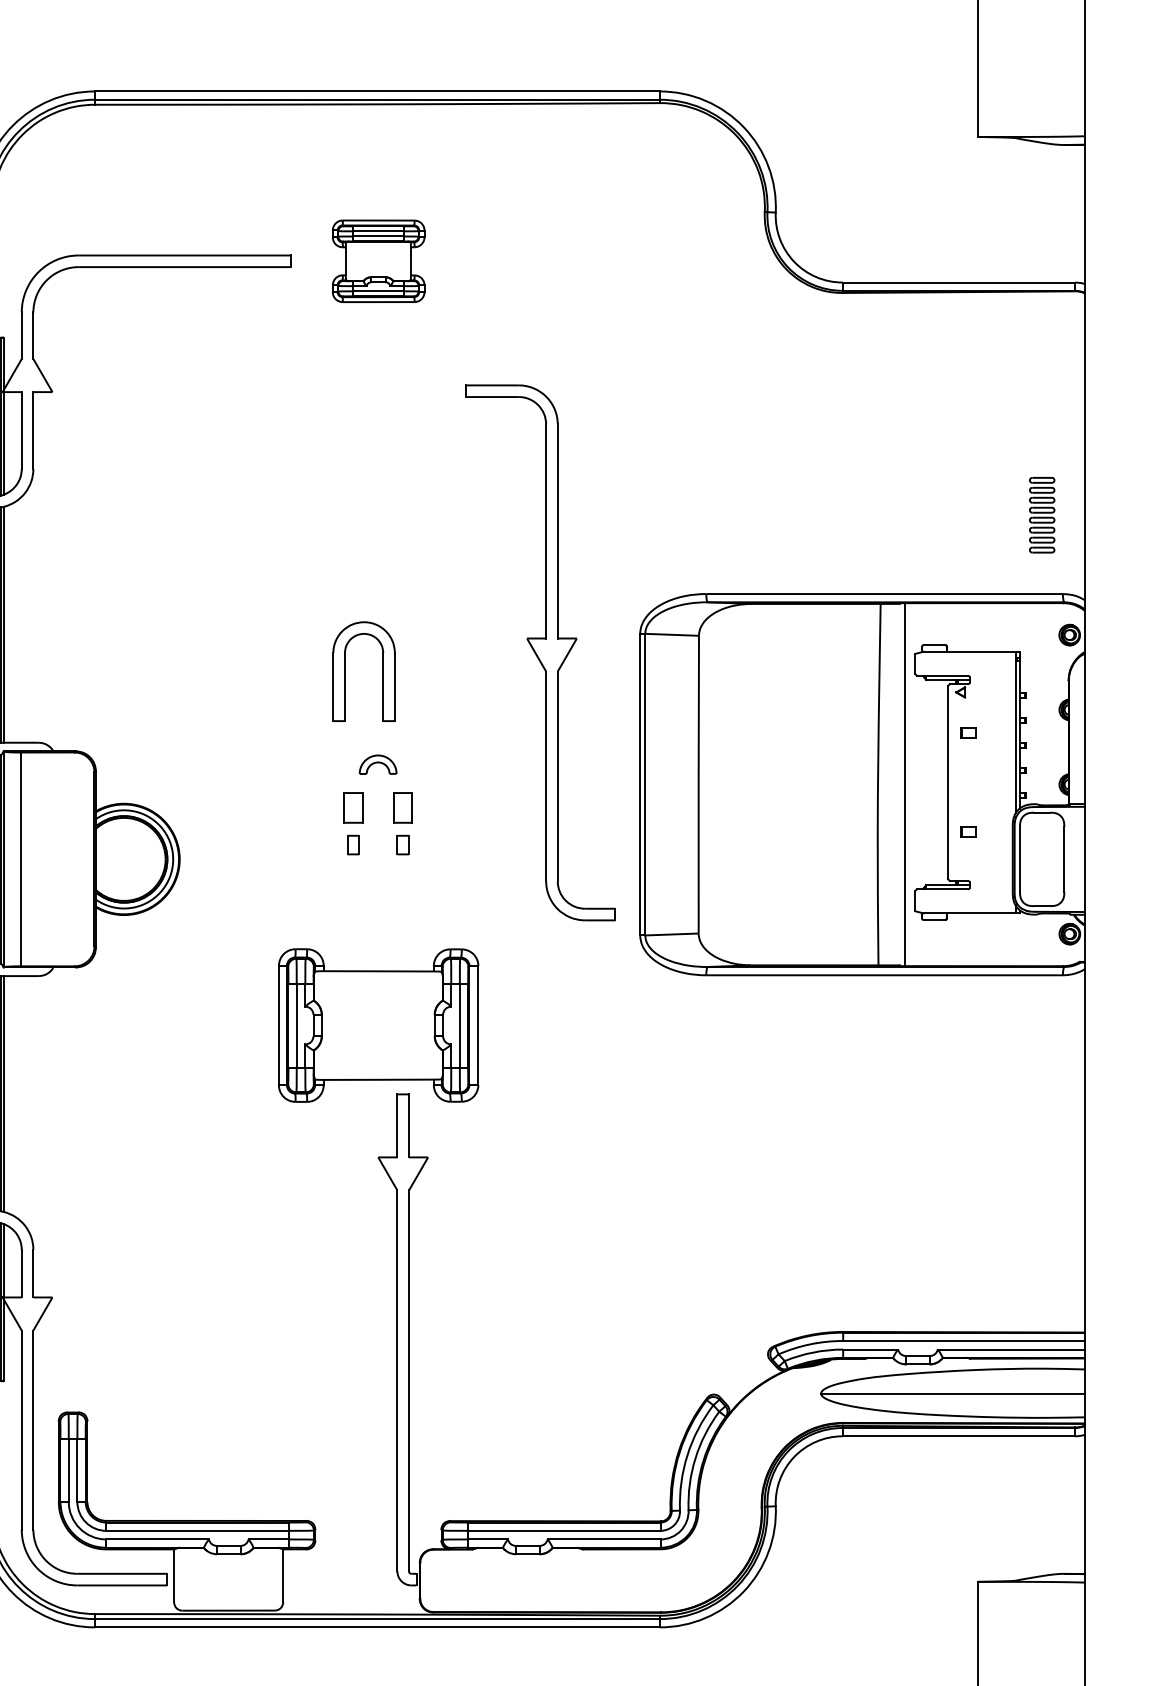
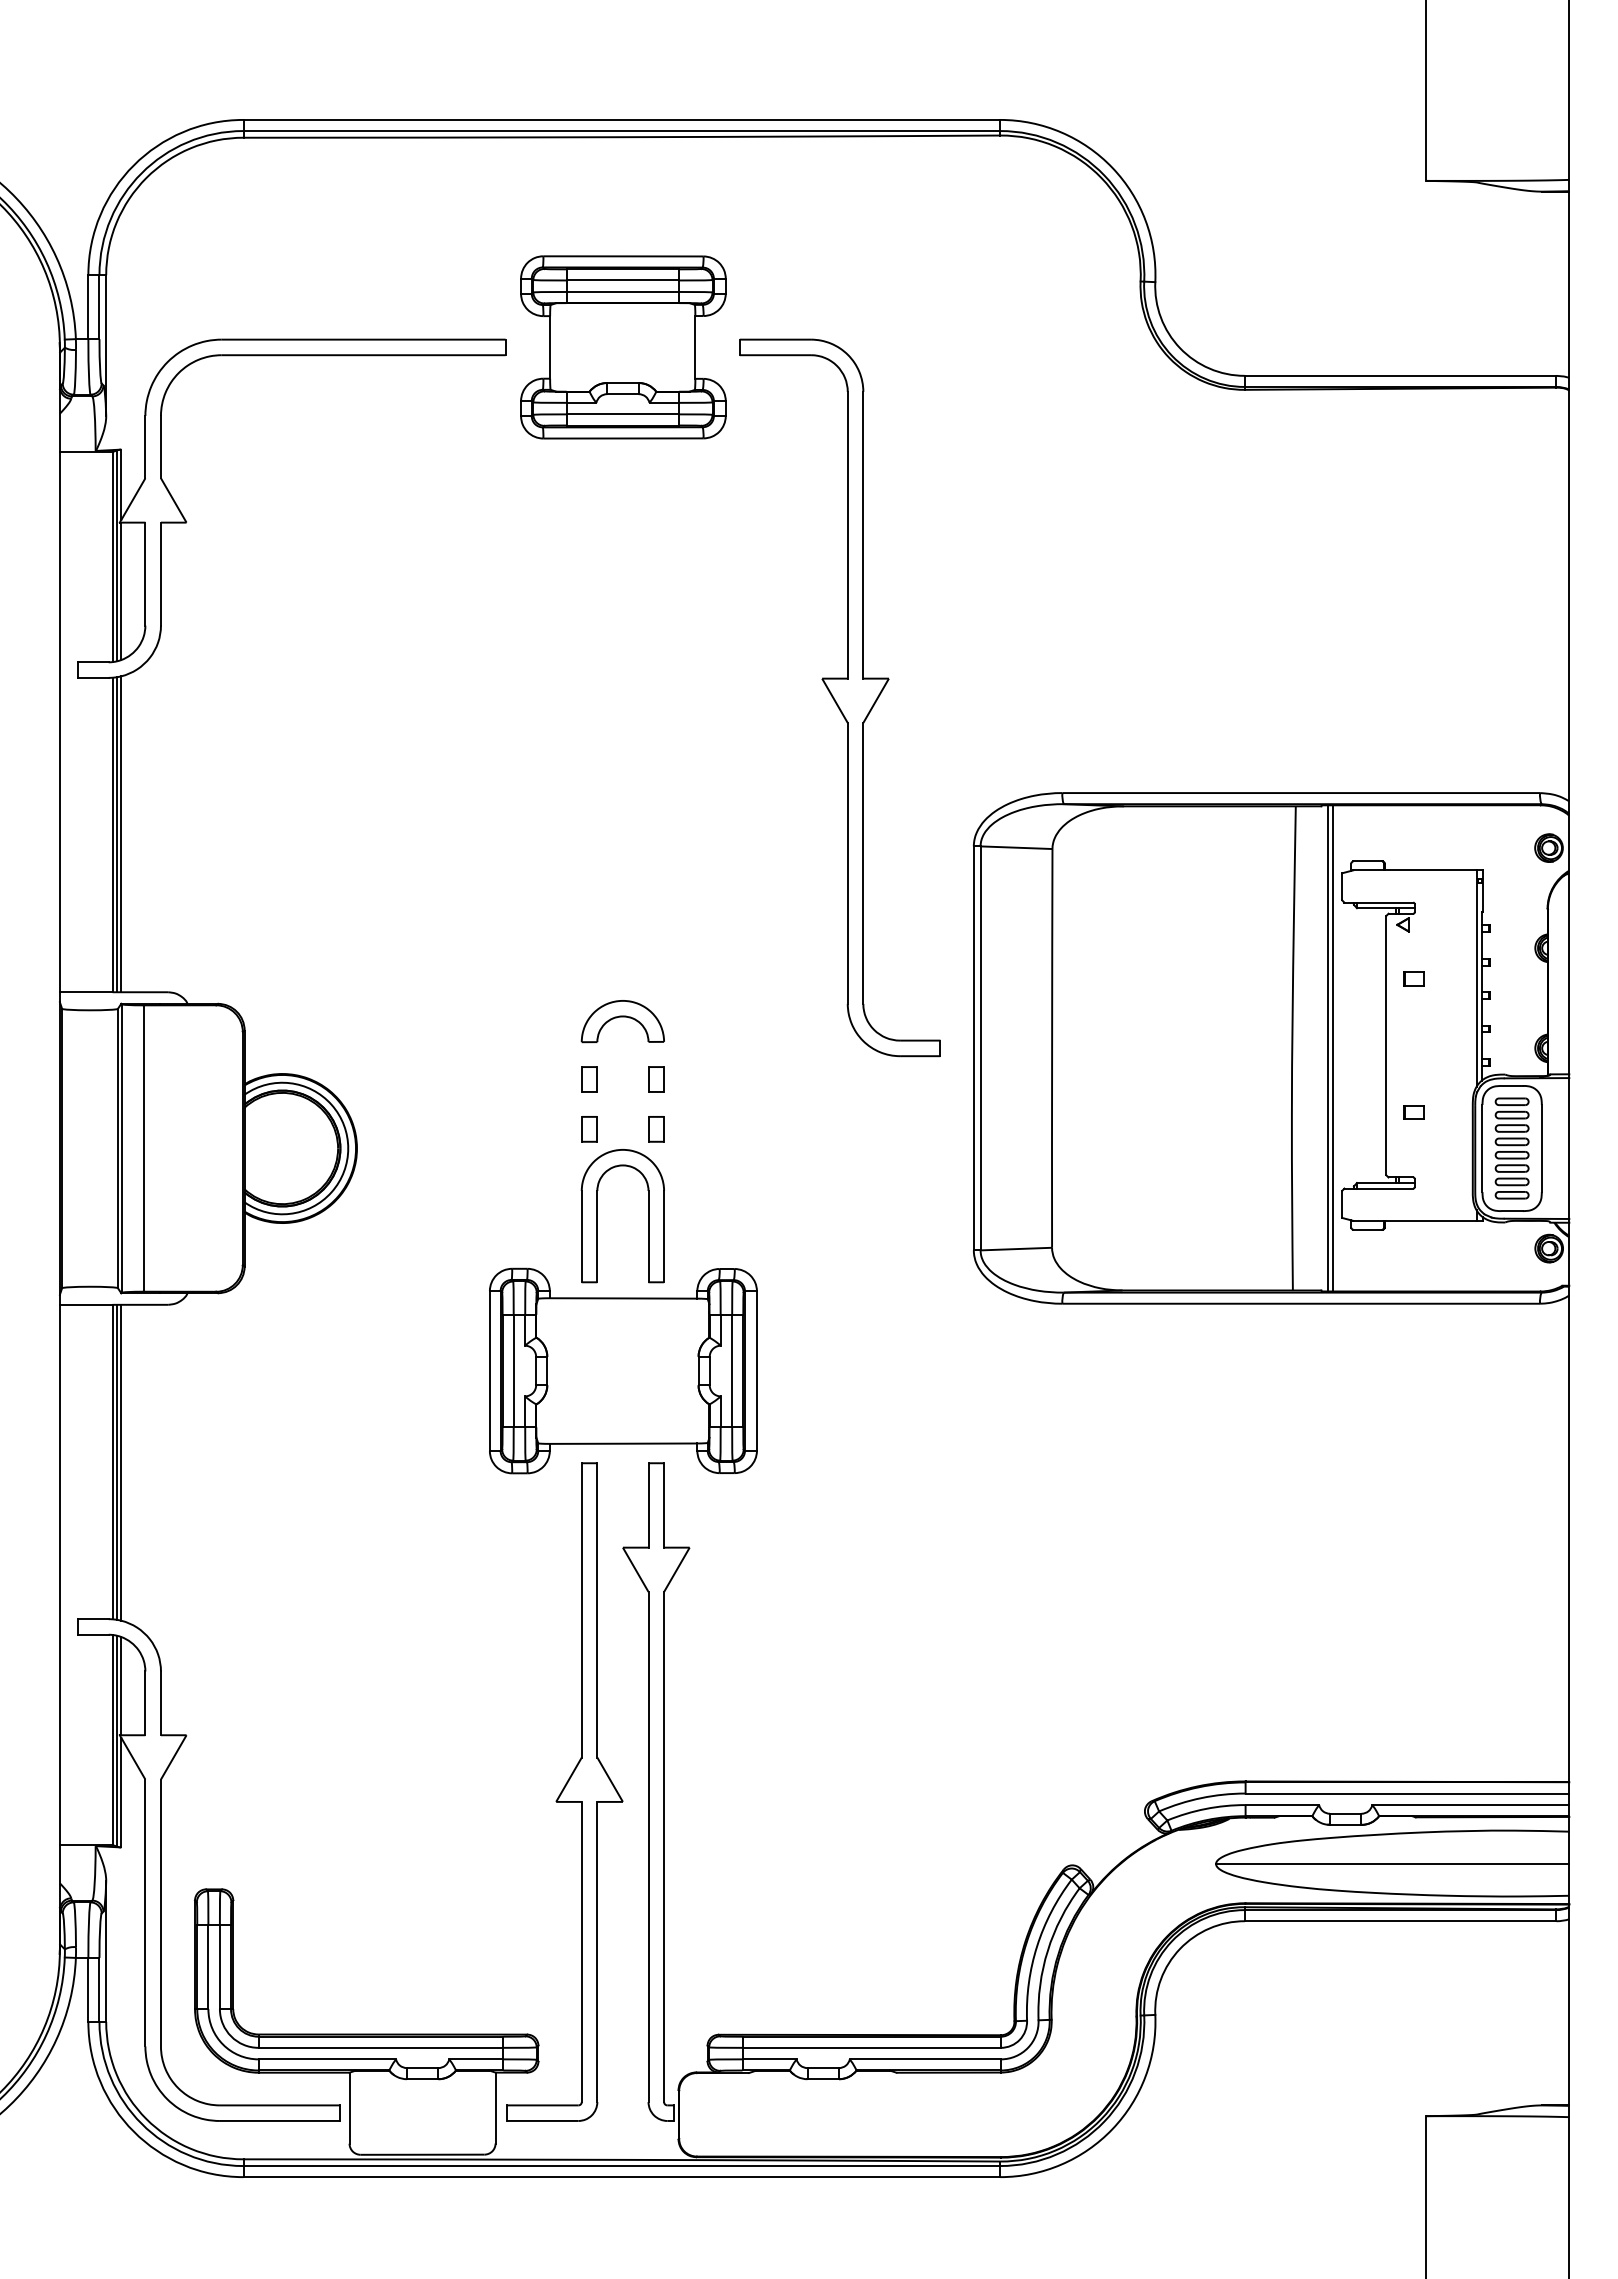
part: (378, 261) -> (623, 347), size x1.67
part: (1041, 515) -> (1511, 1148), moved
part: (539, 652) -> (839, 697), moved
part: (345, 671) -> (597, 1216), moved
part: (377, 764) -> (622, 1021), size x1.67
line: (908, 784) -> (1333, 1048), added
part: (353, 807) -> (589, 1079), size x0.62
part: (403, 807) -> (656, 1079), size x0.62
part: (334, 1339) -> (564, 1791), added

